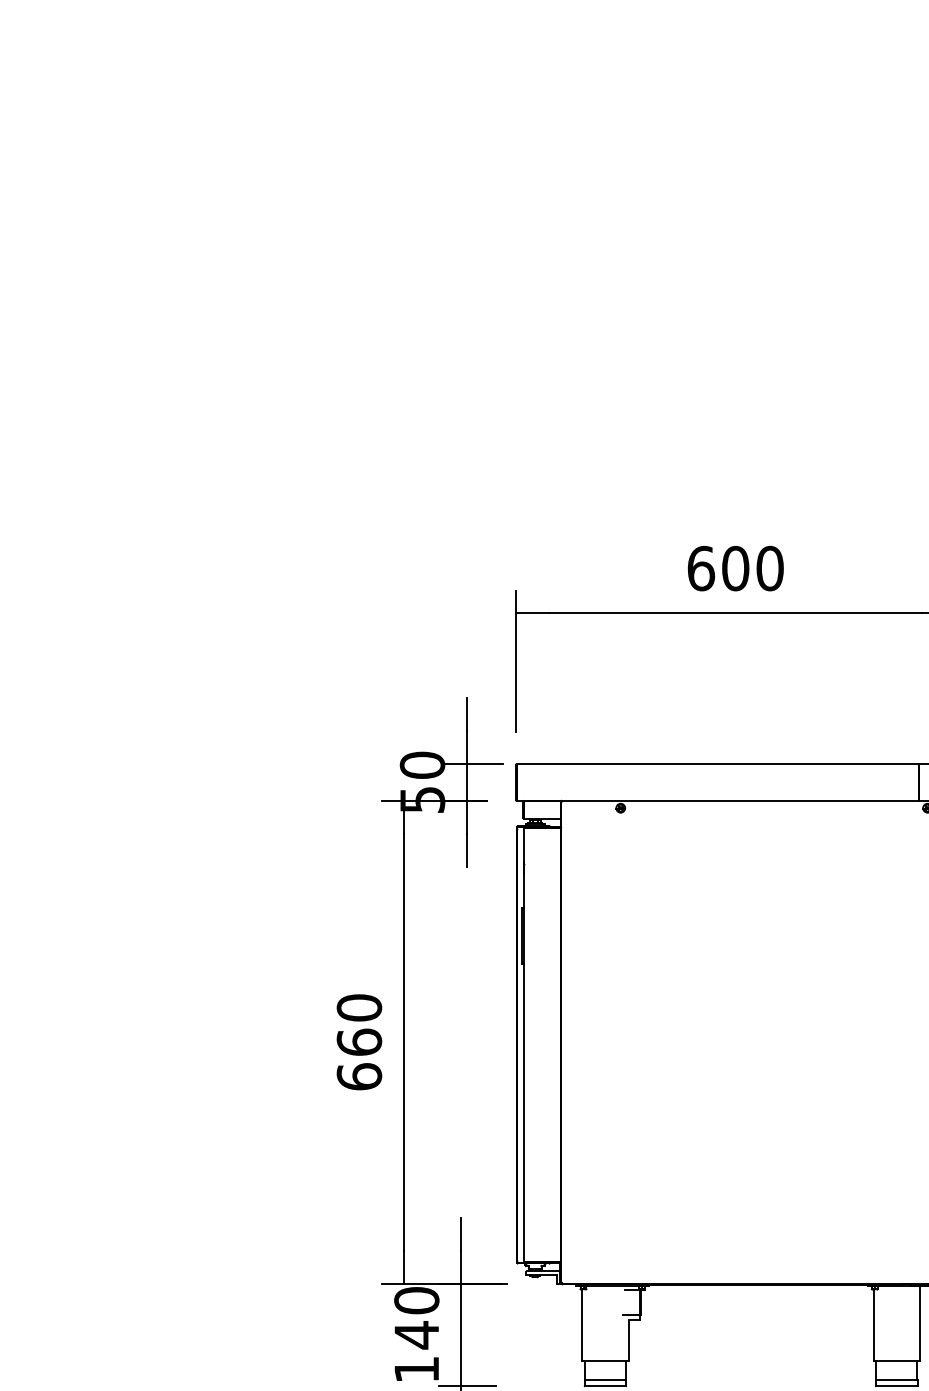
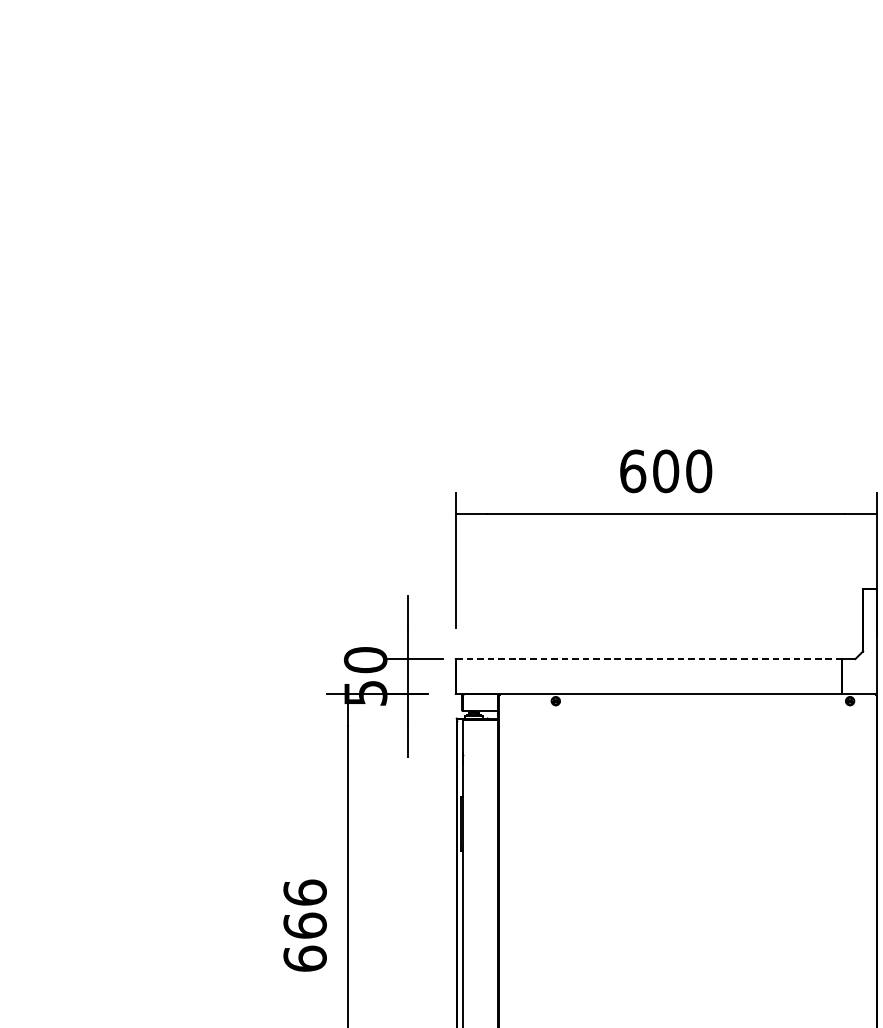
line: (717, 764) -> (648, 659), solid -> dashed
text: (359, 1007) -> (305, 892), 660 -> 666

